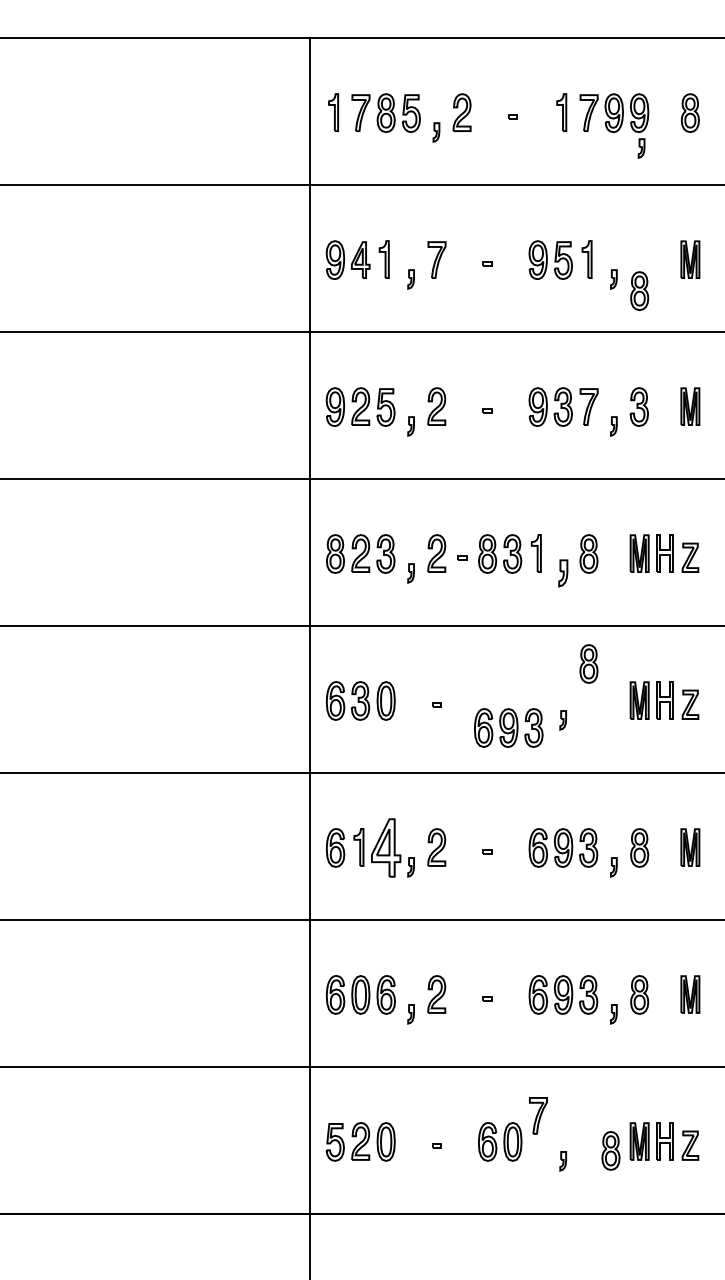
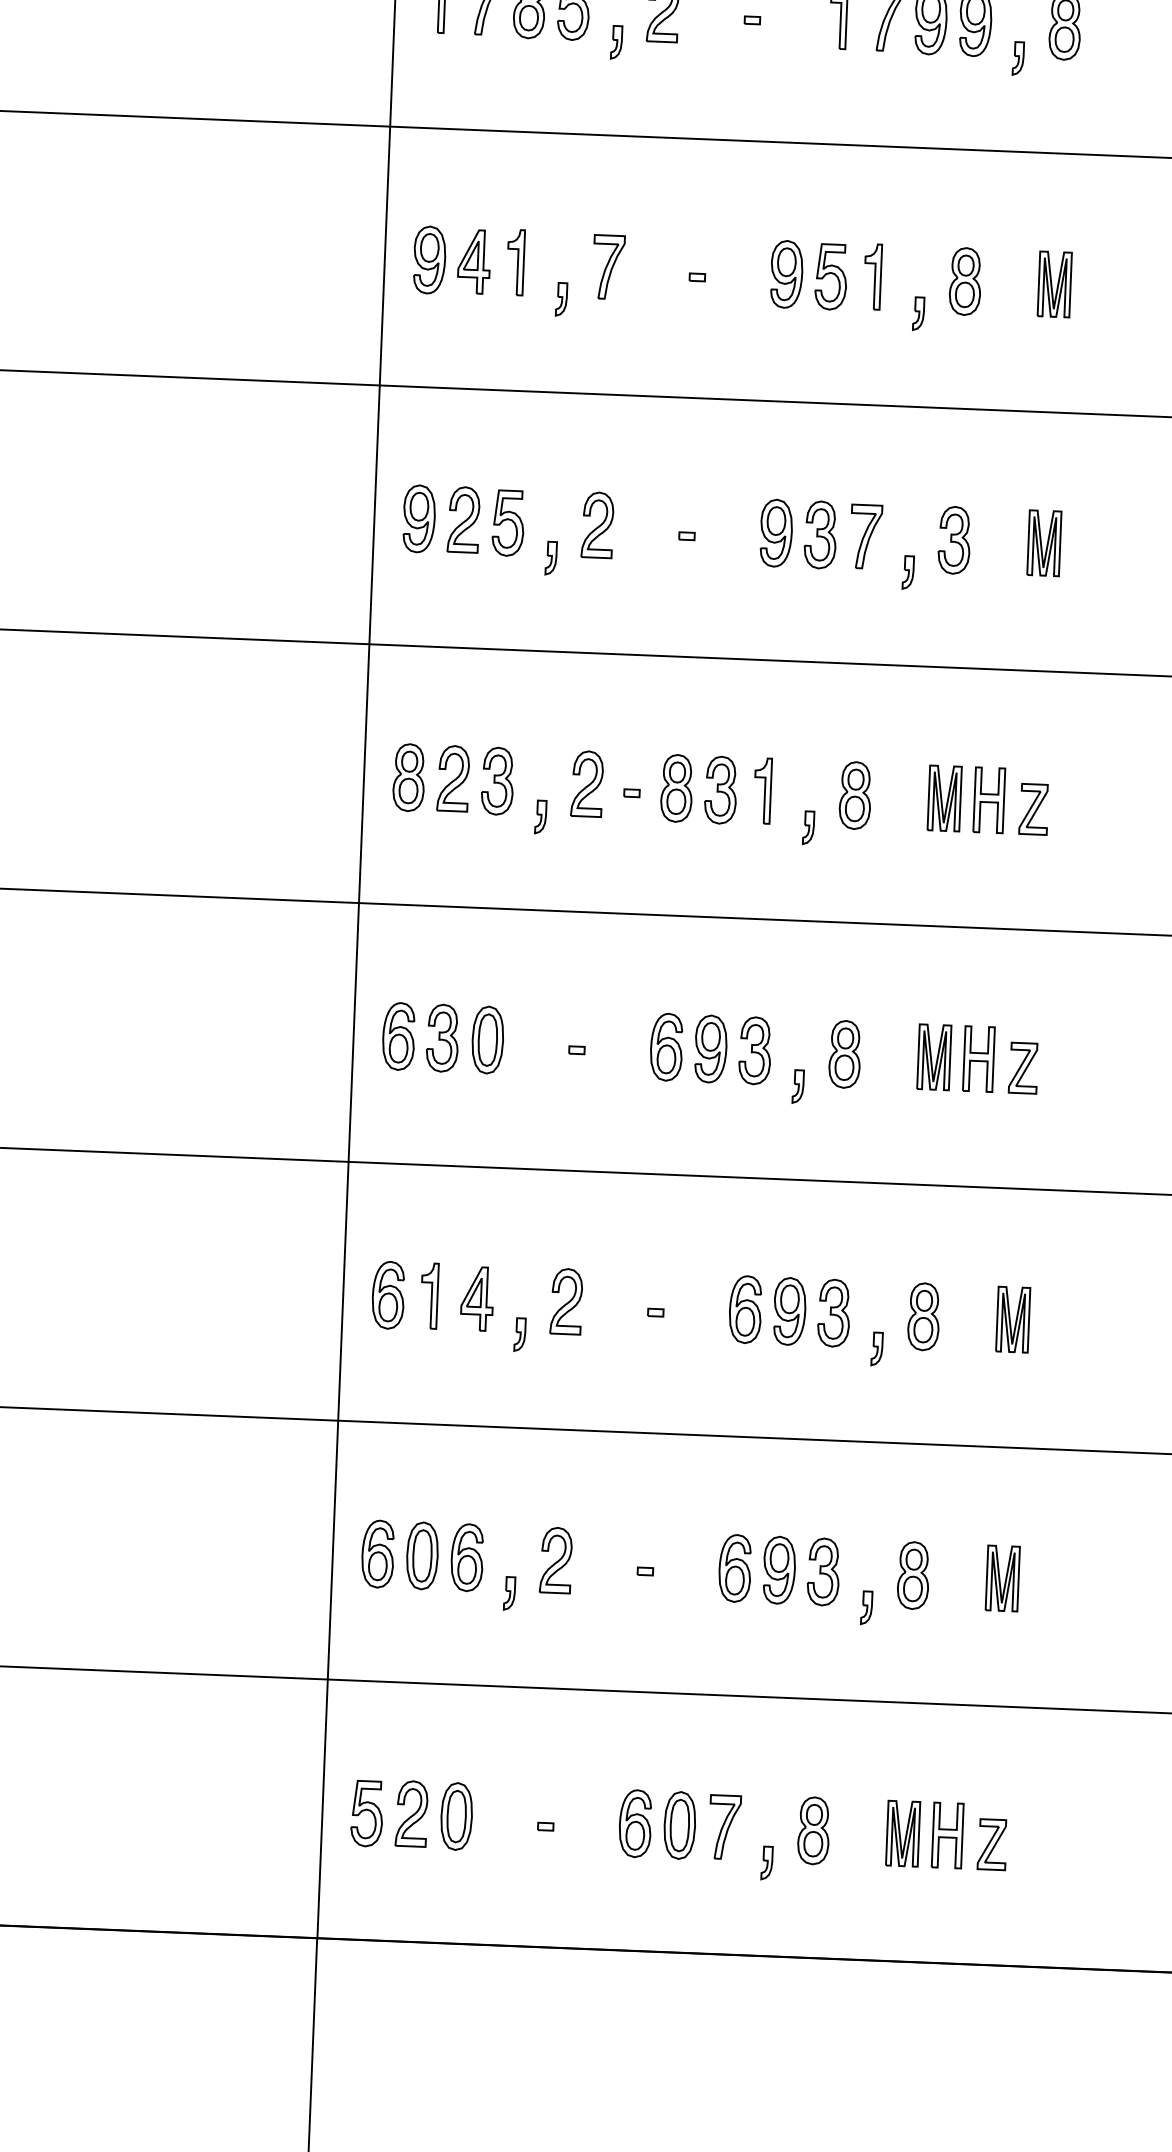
part: (641, 148) -> (1018, 58), moved
part: (639, 290) -> (965, 280), moved
part: (562, 573) -> (807, 827), size x0.71
part: (588, 663) -> (844, 1053), moved
part: (508, 727) -> (710, 1048), moved
part: (385, 847) -> (476, 1297), size x0.62
part: (538, 1115) -> (724, 1826), moved
part: (610, 1150) -> (813, 1830), moved

